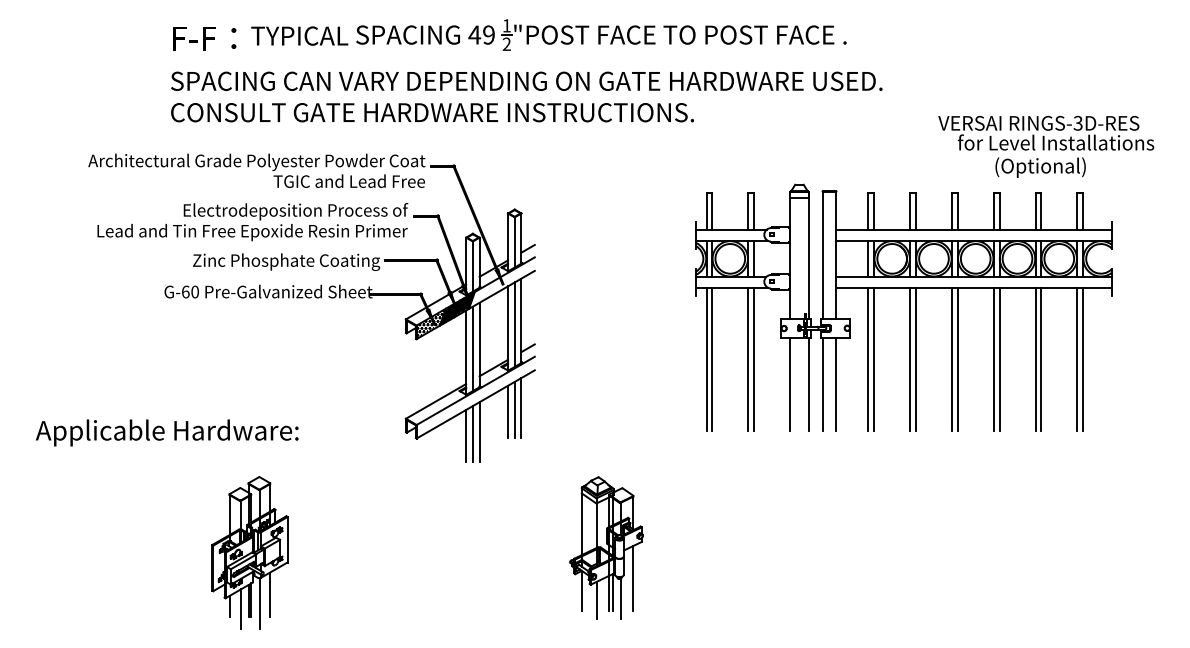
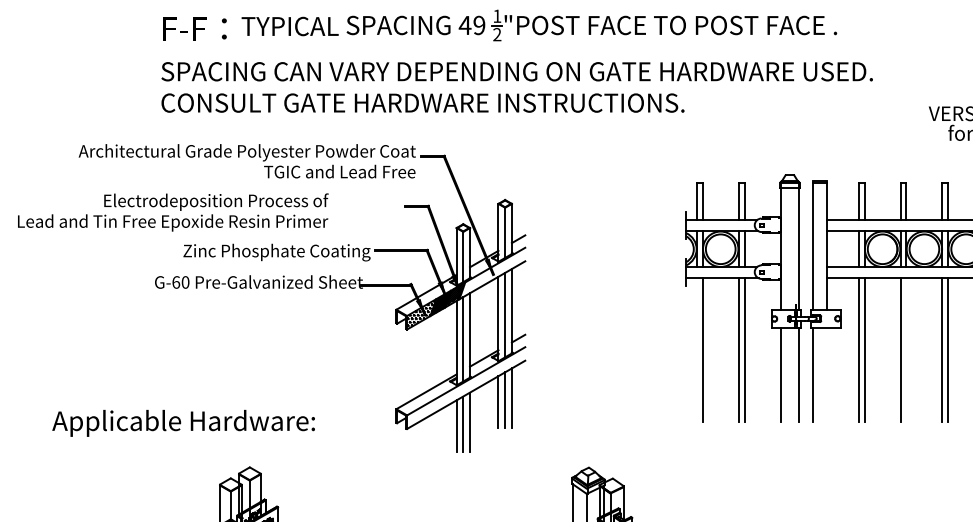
text: (252, 222) -> (172, 212), moved
line: (706, 359) -> (696, 349), removed
line: (915, 359) -> (905, 349), removed
line: (836, 384) -> (826, 374), removed
text: (167, 432) -> (183, 422), moved

